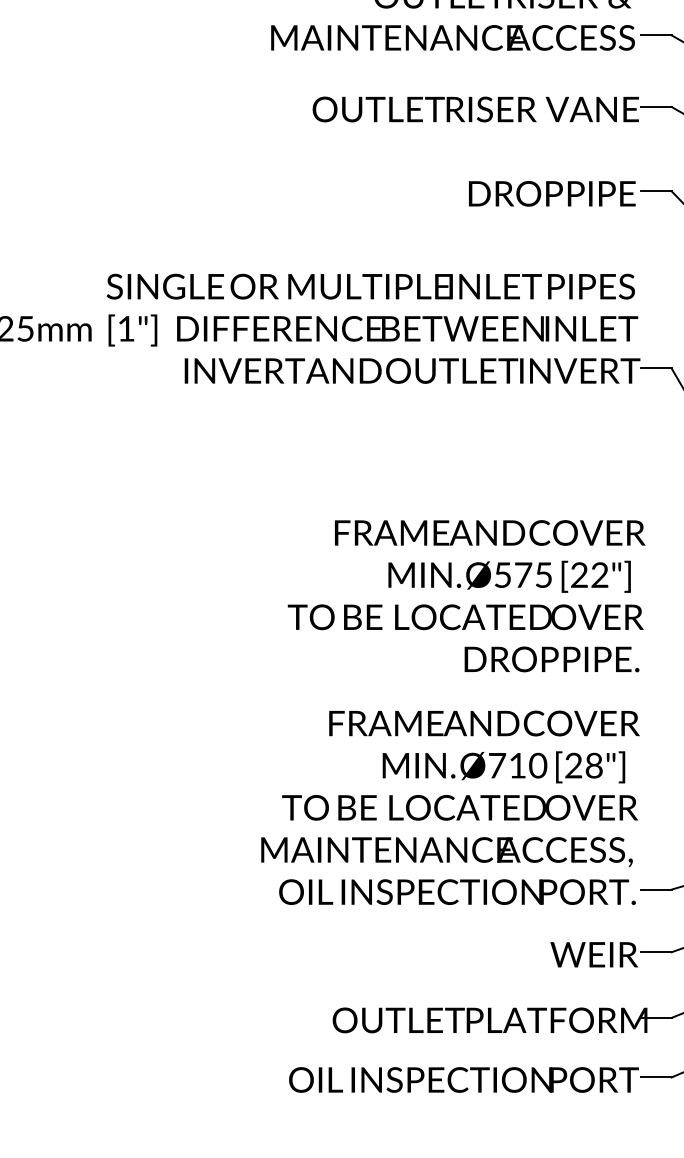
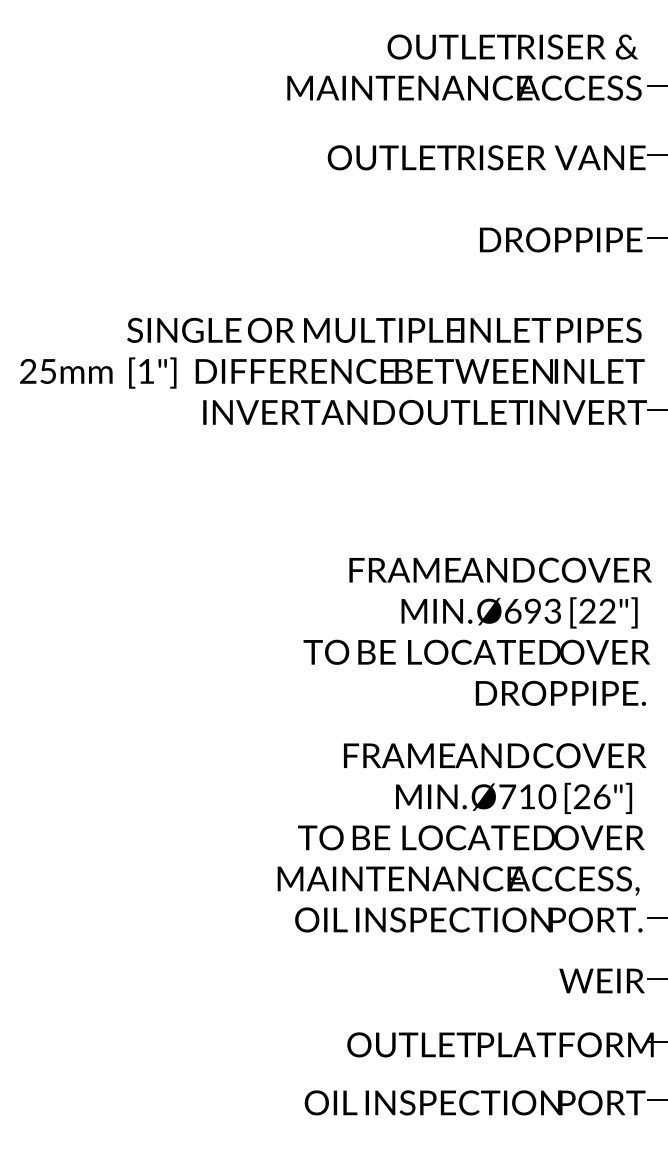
text: (522, 574) -> (532, 610), Ø575 -> Ø693
text: (593, 765) -> (601, 796), [28"] -> [26"]

